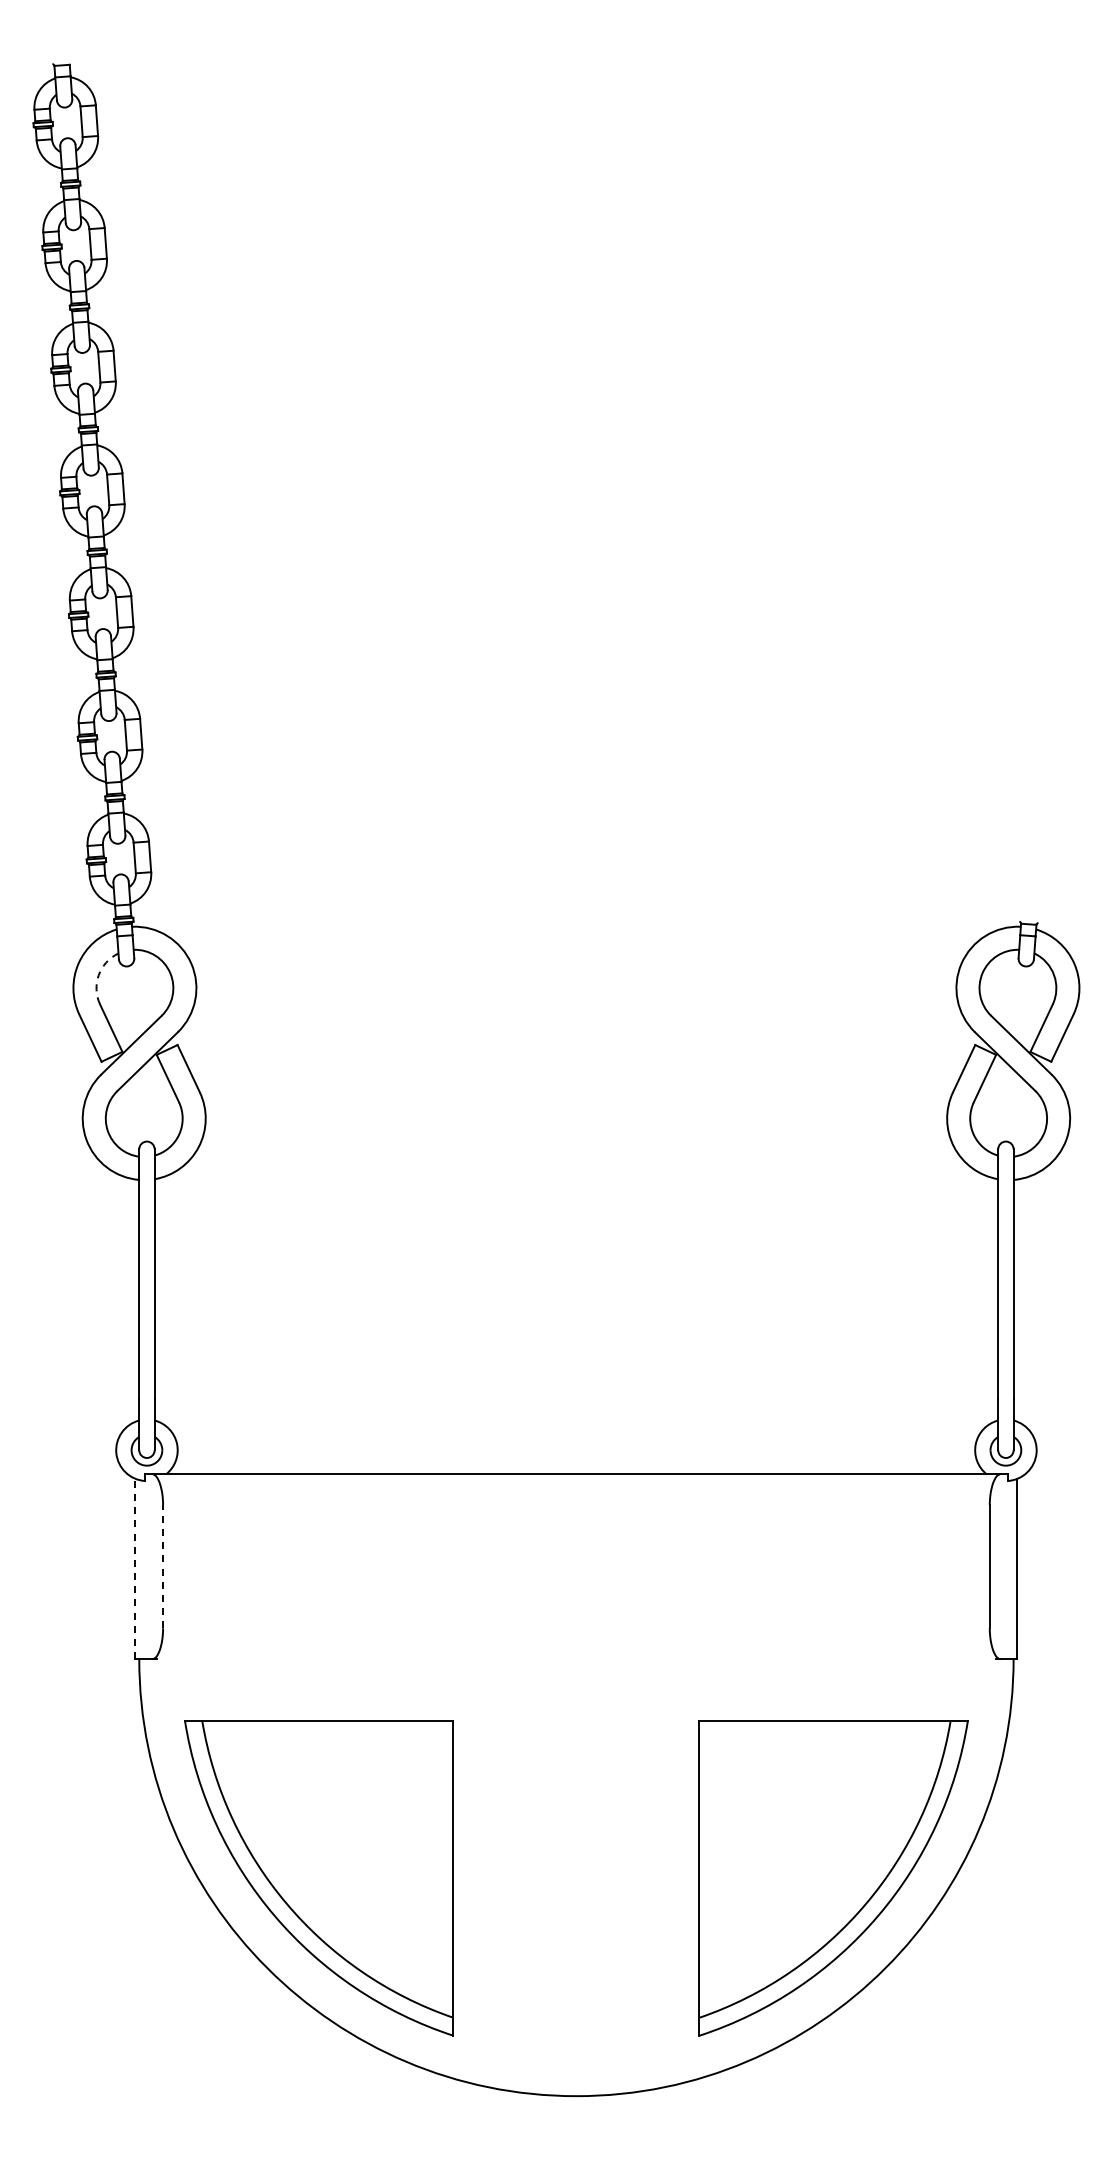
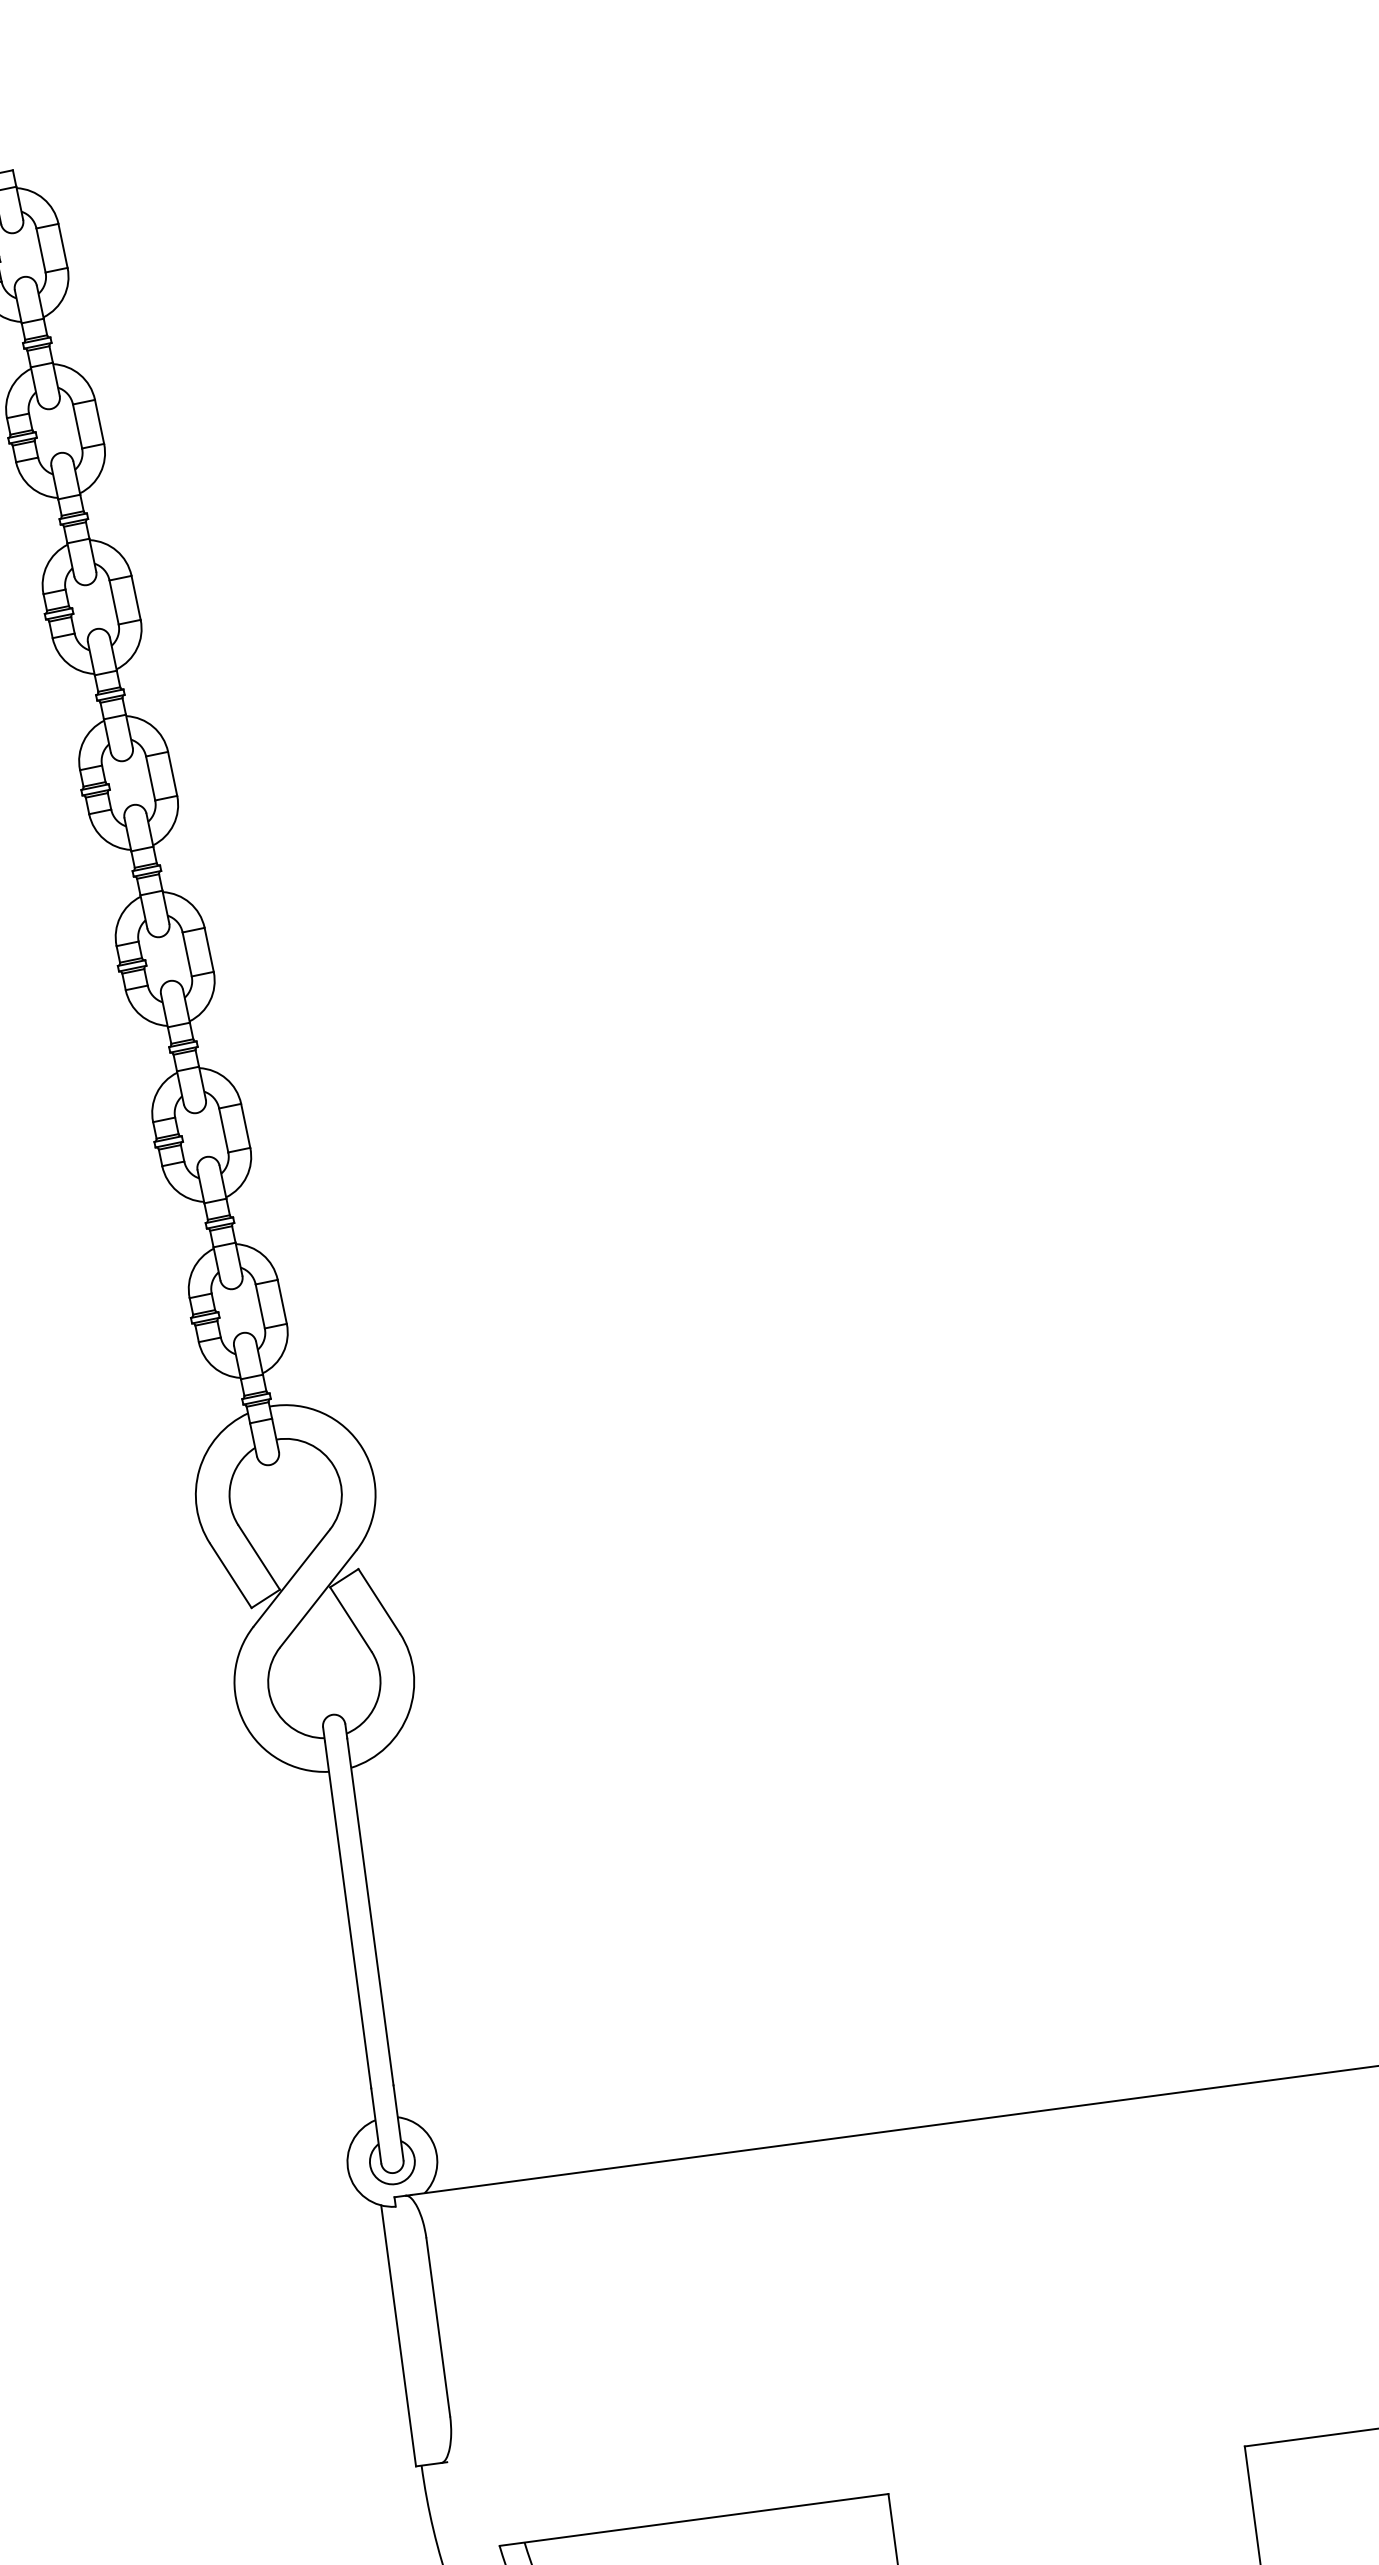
arc: (98, 975) -> (230, 1483), dashed -> solid
line: (163, 1566) -> (438, 2326), dashed -> solid
line: (135, 1568) -> (398, 2335), dashed -> solid

